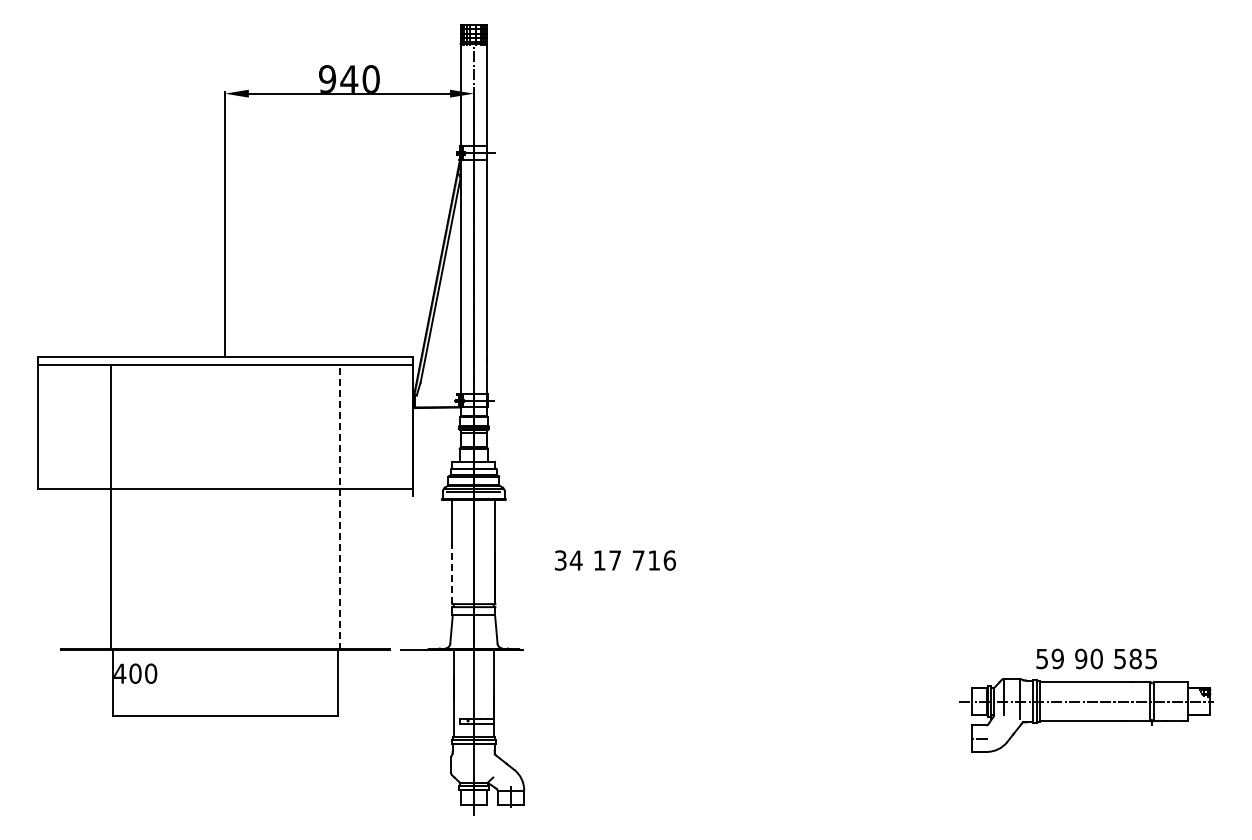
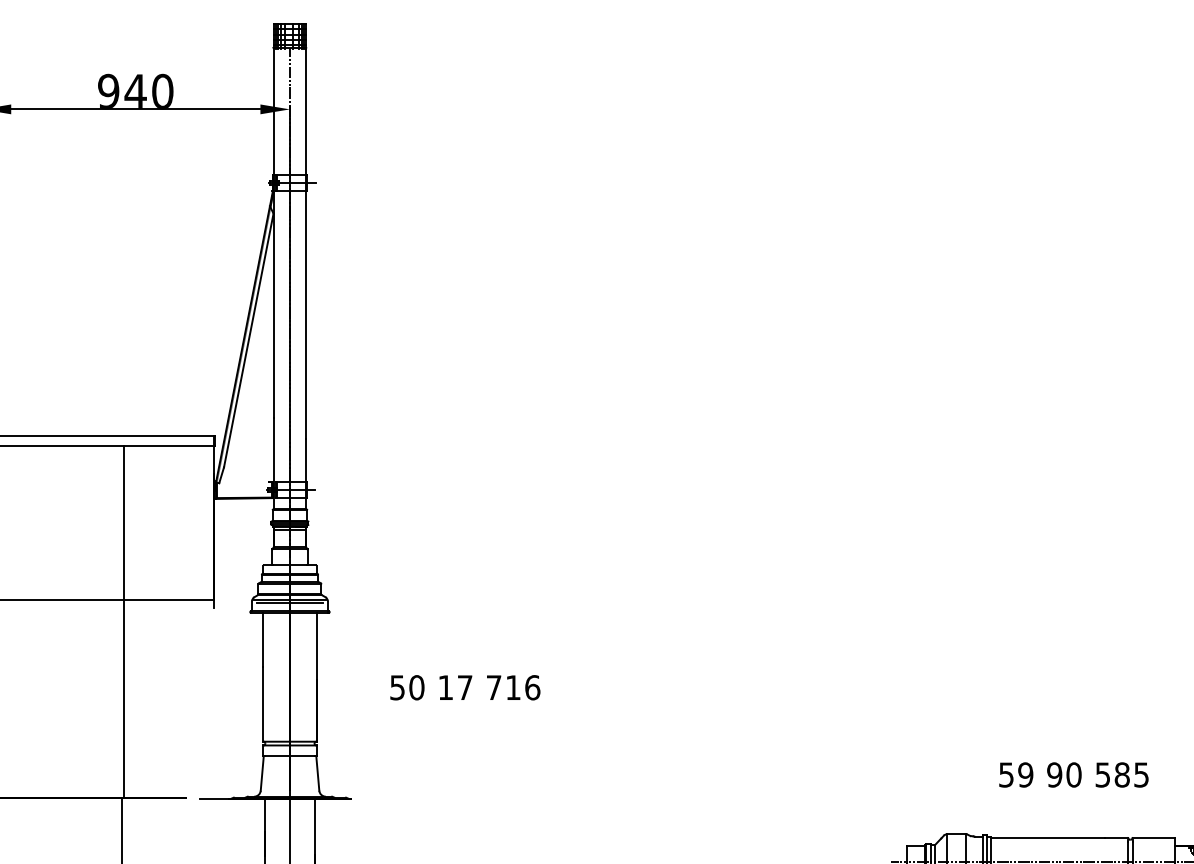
line: (339, 507) -> (123, 622), dashed -> solid
text: (568, 560) -> (407, 687), 34 -> 50
line: (452, 574) -> (263, 705), dashed -> solid
text: (1096, 658) -> (1073, 774), moved

